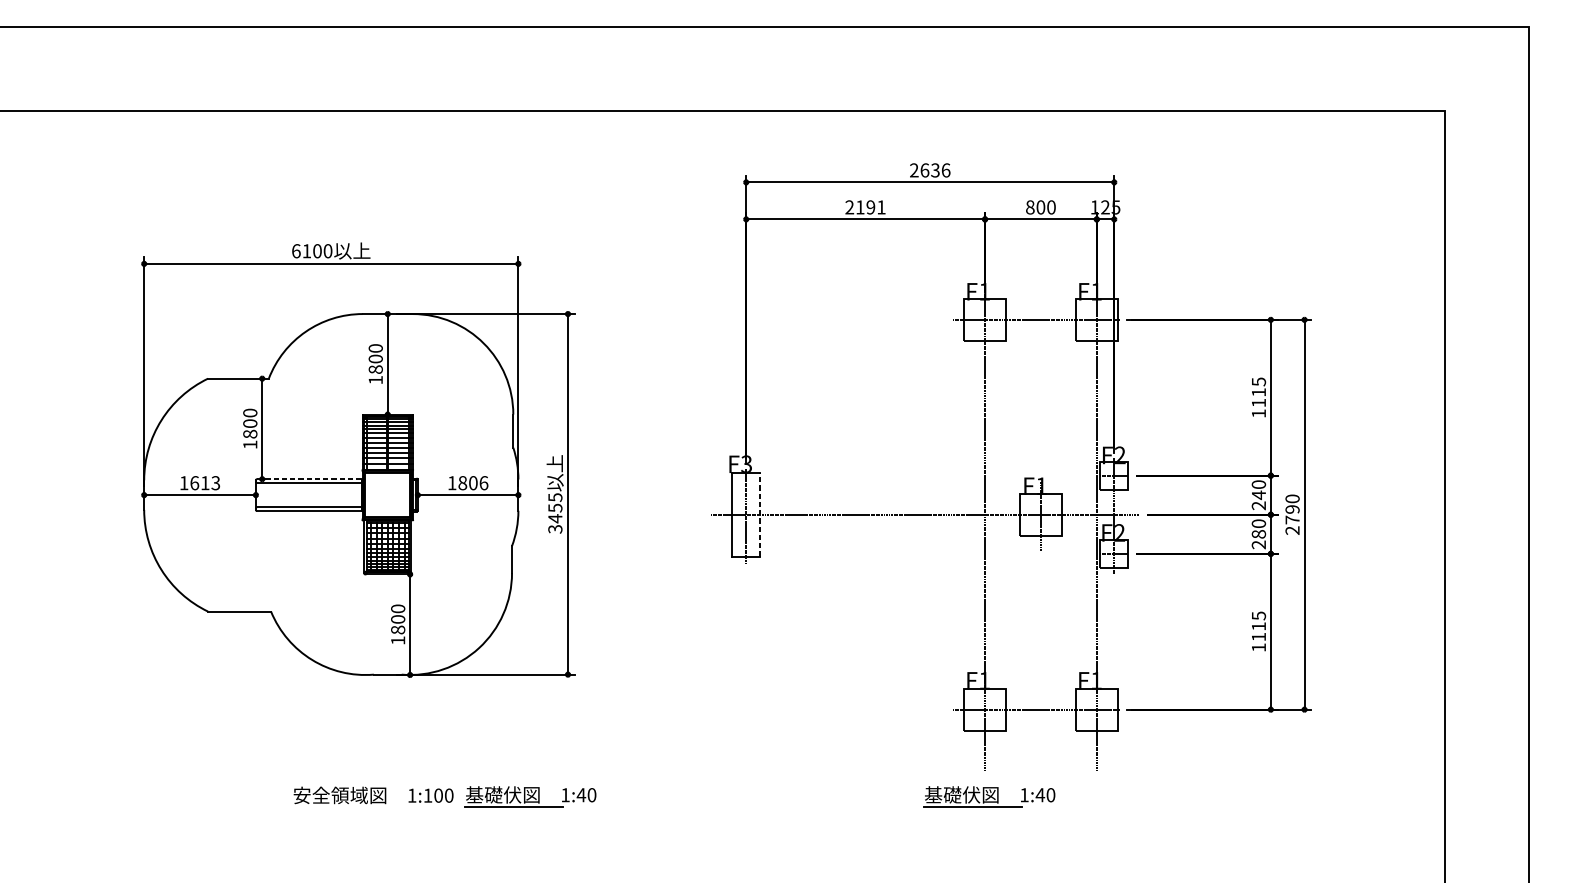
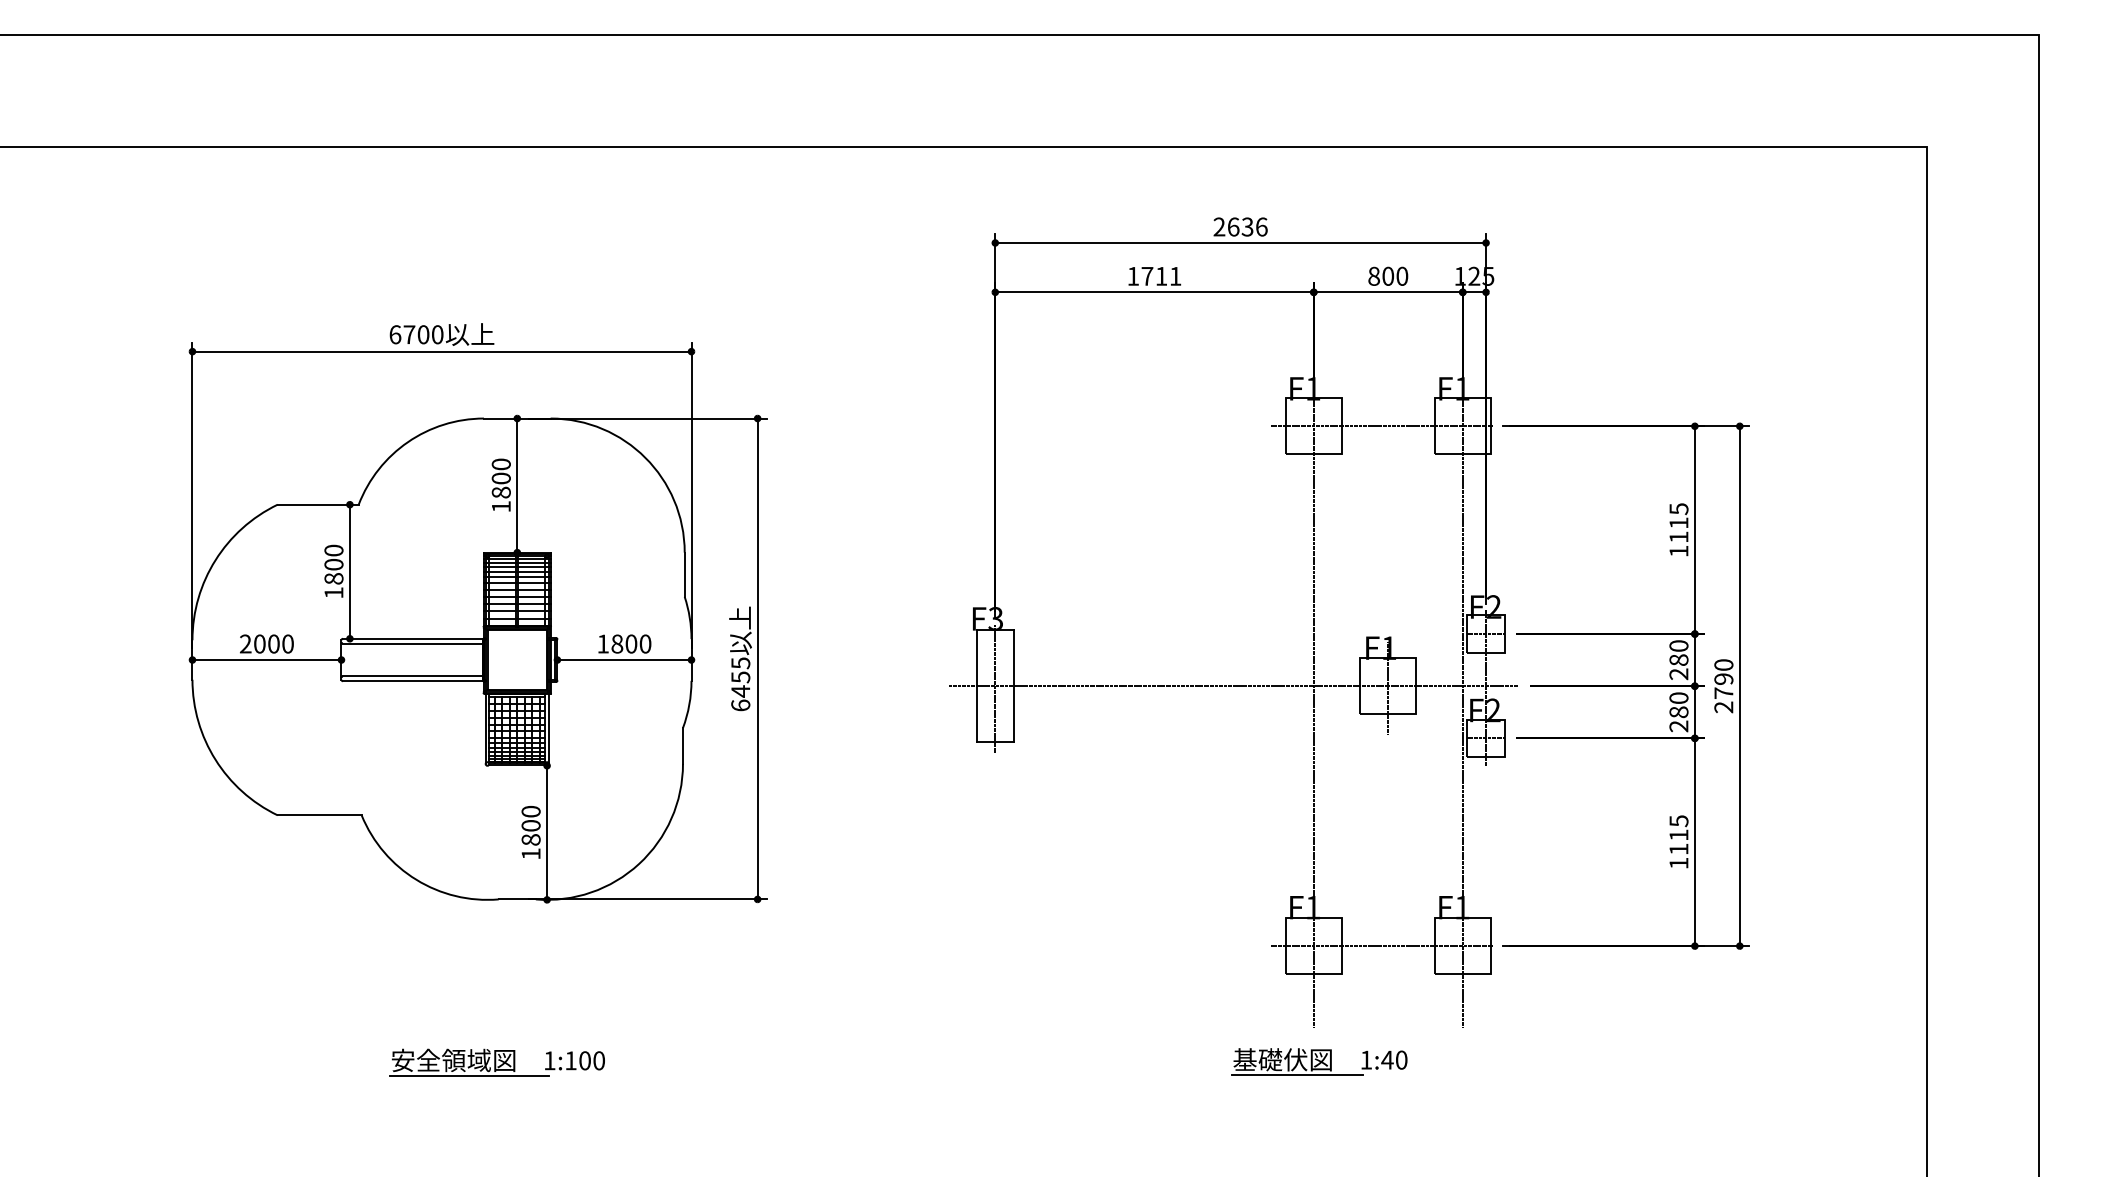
text: (860, 206) -> (1147, 275), 2191 -> 1711
text: (306, 251) -> (409, 334), 6100 -> 6700
line: (309, 478) -> (412, 638), dashed -> solid
text: (199, 482) -> (266, 643), 1613 -> 2000
text: (483, 482) -> (645, 643), 1806 -> 1800
text: (1258, 494) -> (1678, 659), 240 -> 280
line: (759, 514) -> (1013, 686), dashed -> solid
text: (555, 529) -> (740, 705), 3455 -> 6455
part: (530, 796) -> (707, 1061), removed
line: (351, 806) -> (469, 1075), added

